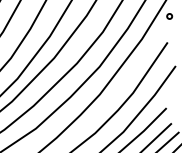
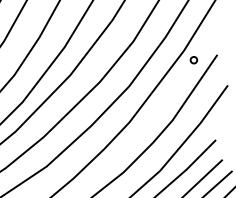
part: (169, 16) -> (193, 60), moved

